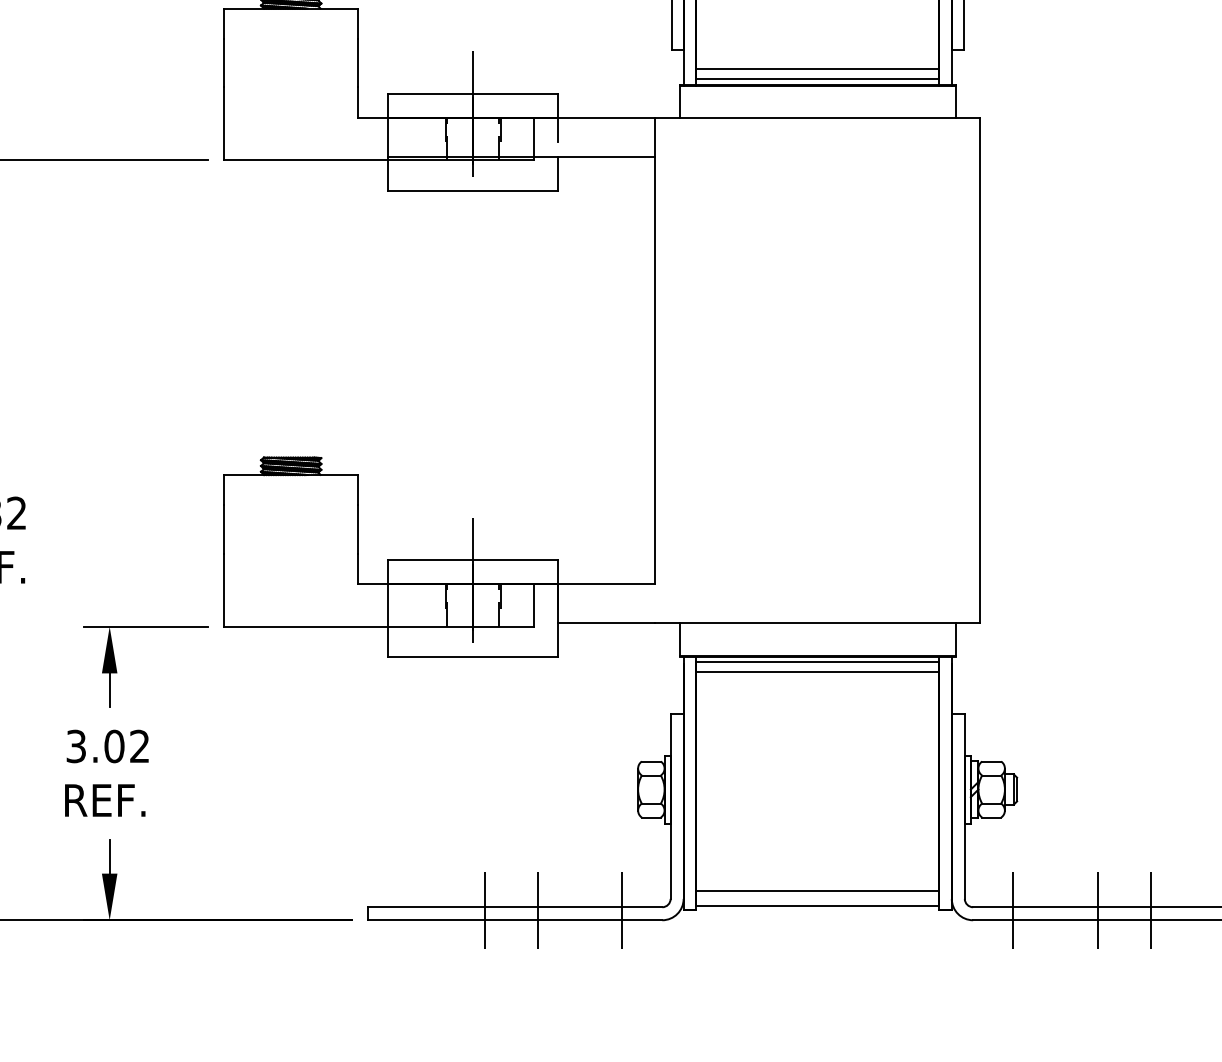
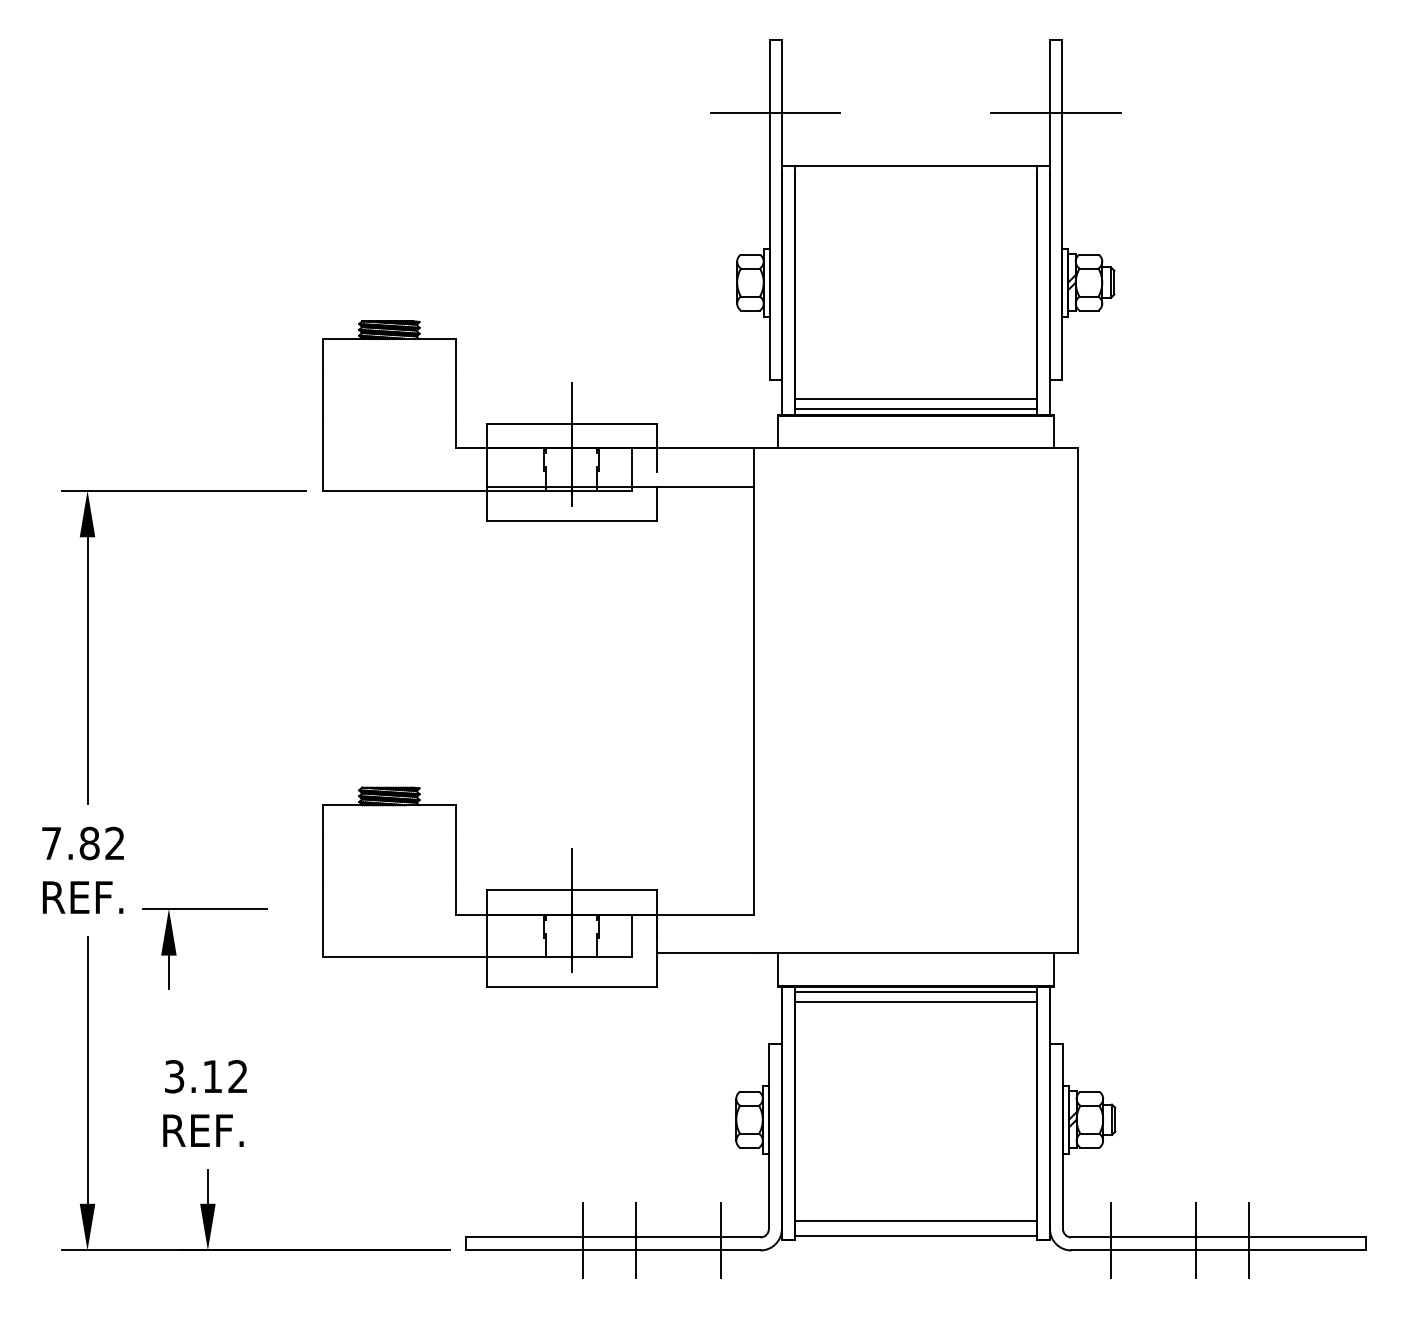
part: (117, 670) -> (176, 952), moved
text: (114, 746) -> (212, 1076), 3.02 -> 3.12

